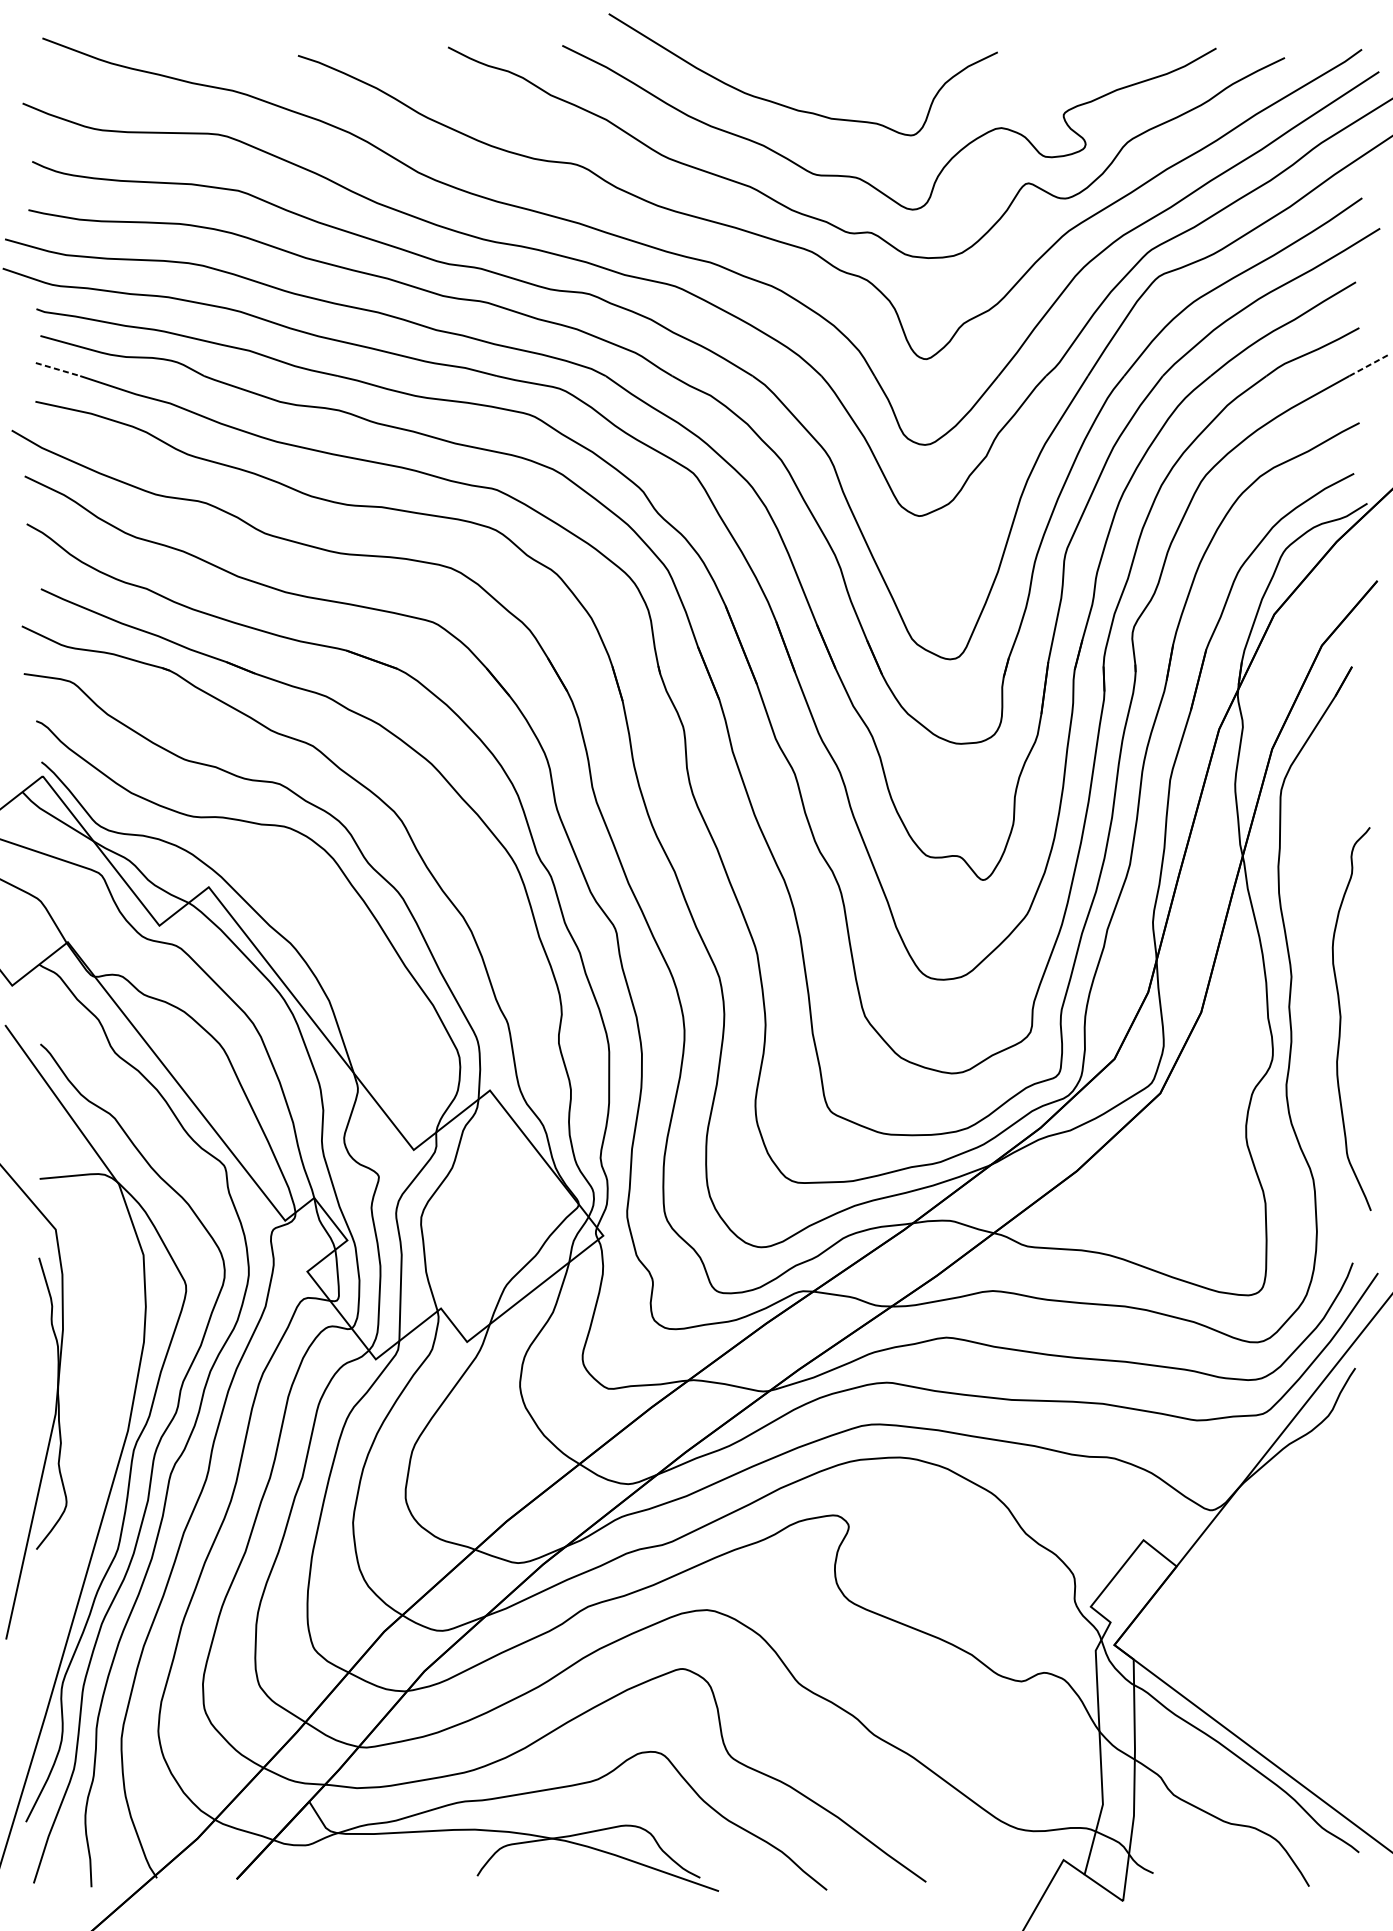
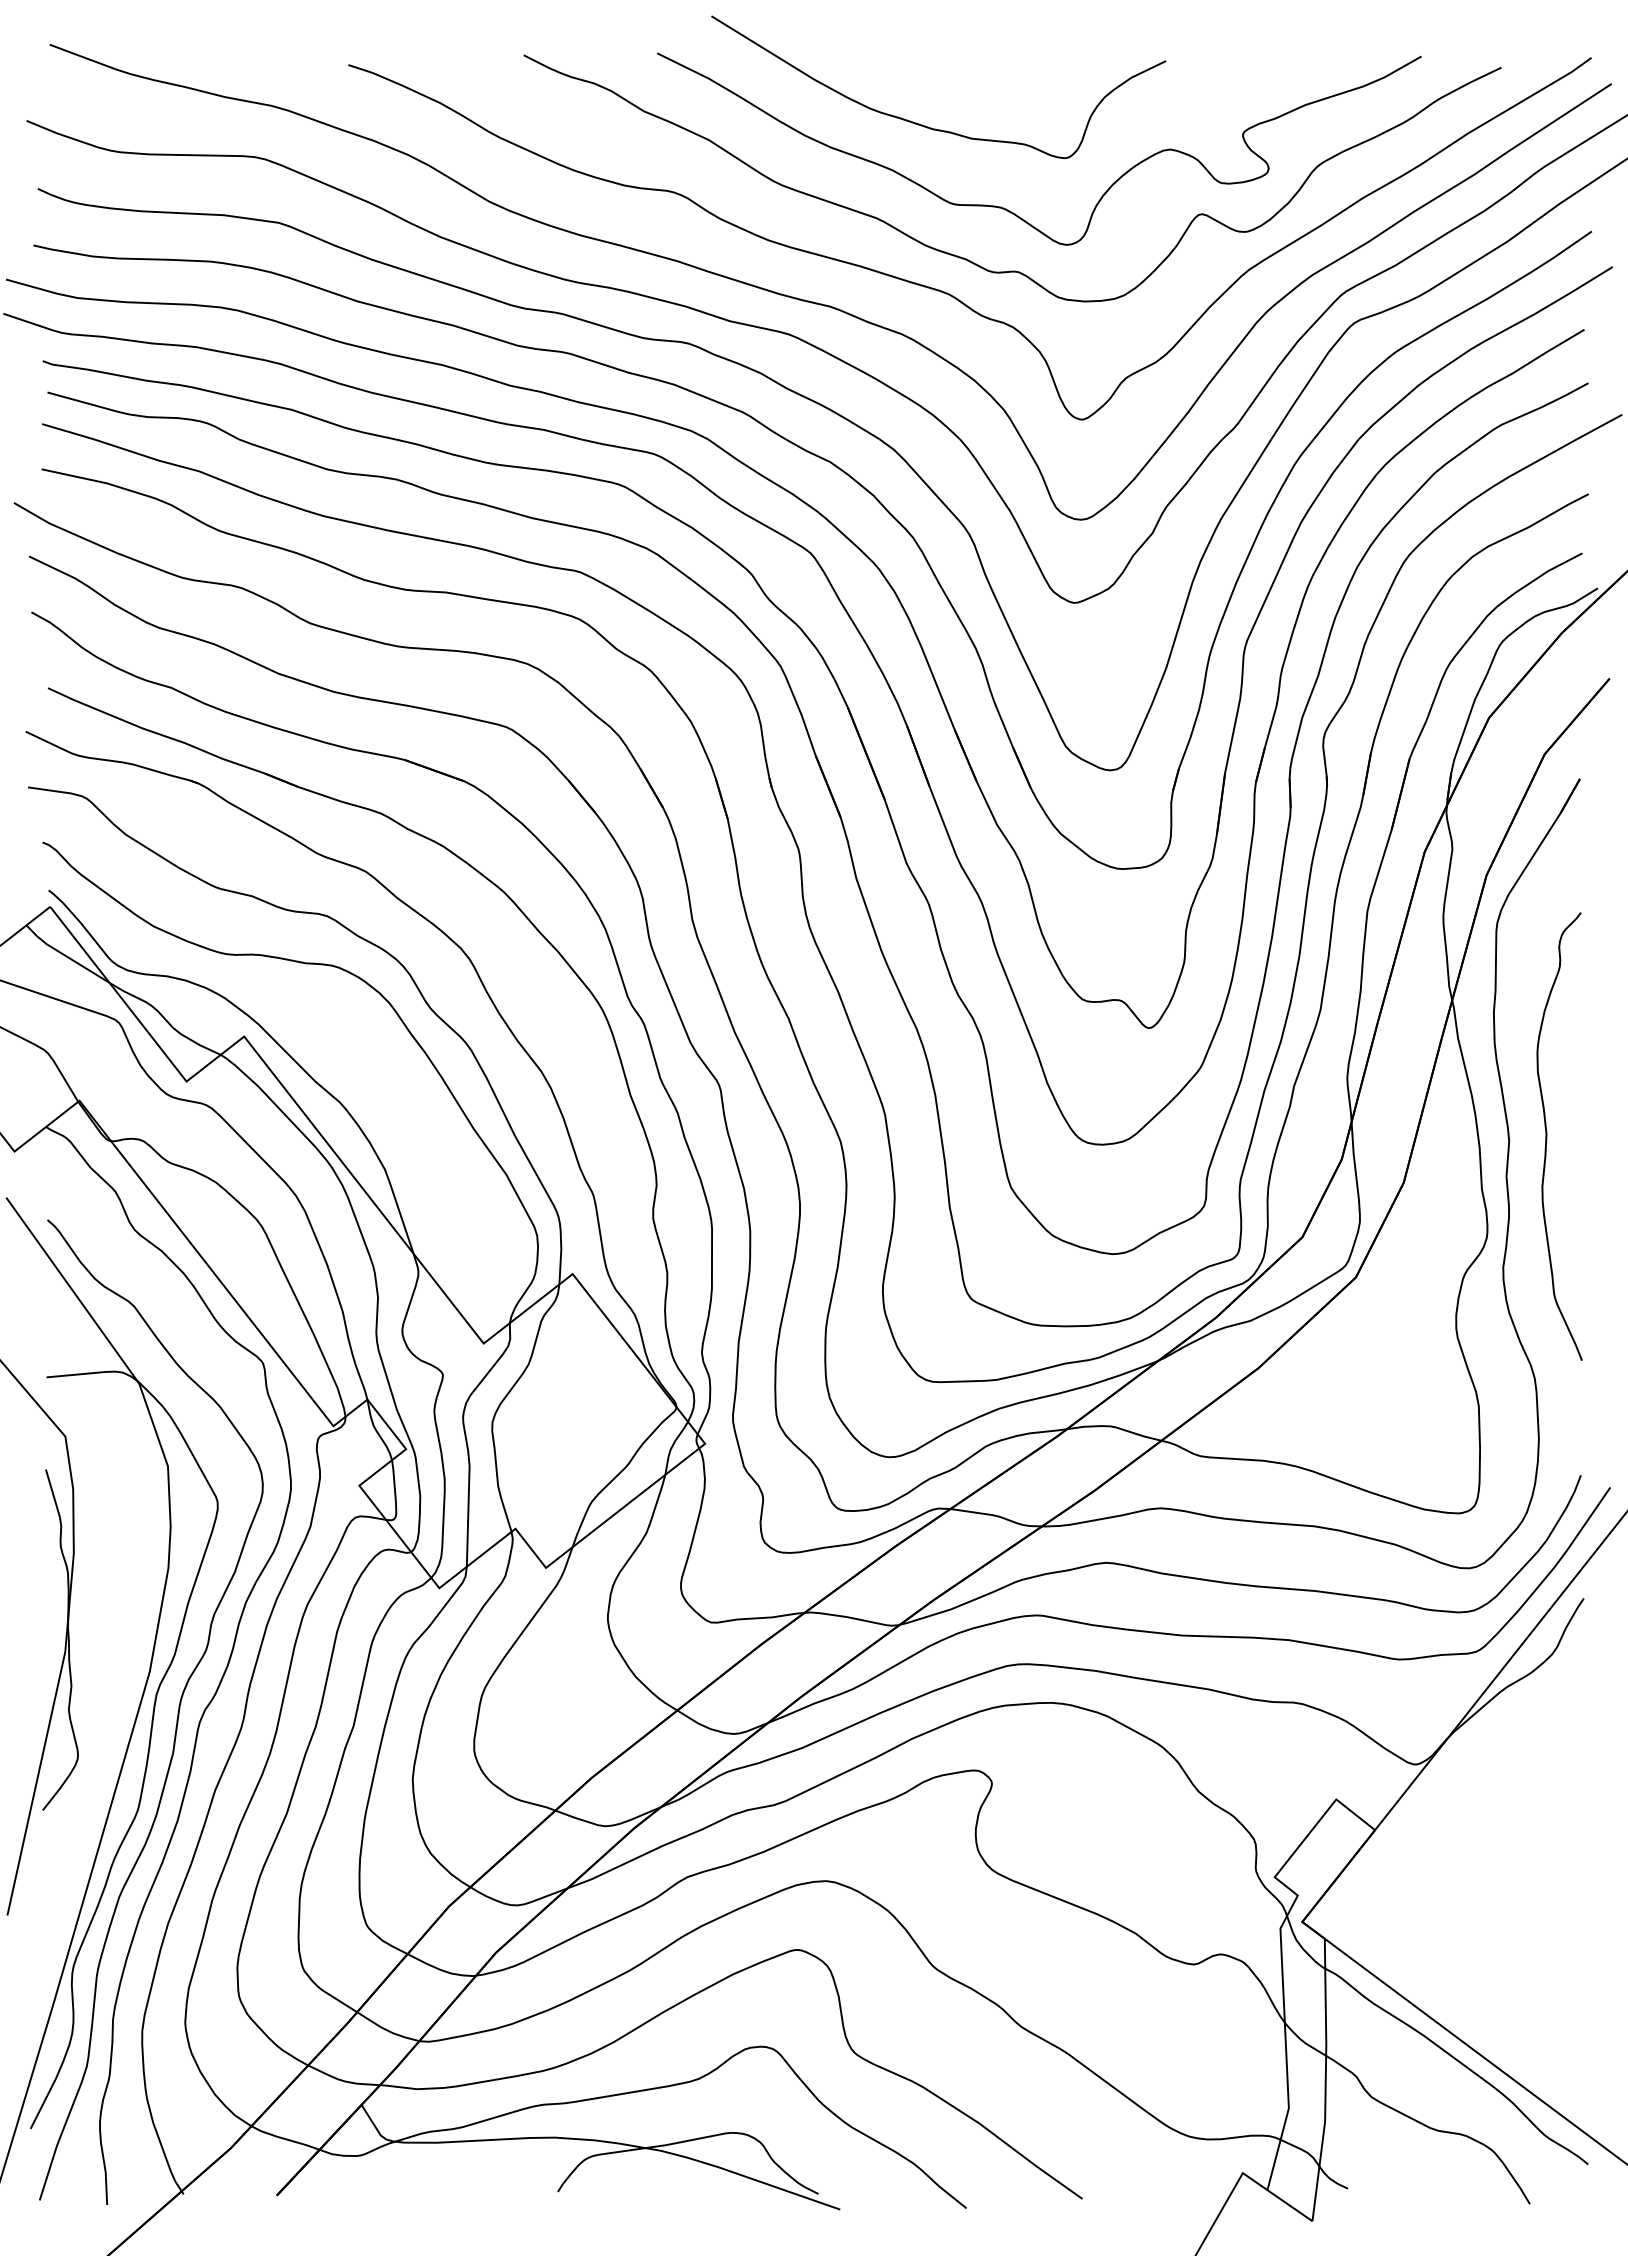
line: (1368, 365) -> (1599, 427), dashed -> solid
line: (58, 369) -> (68, 431), dashed -> solid
curve: (1341, 1018) -> (1547, 1136), moved

